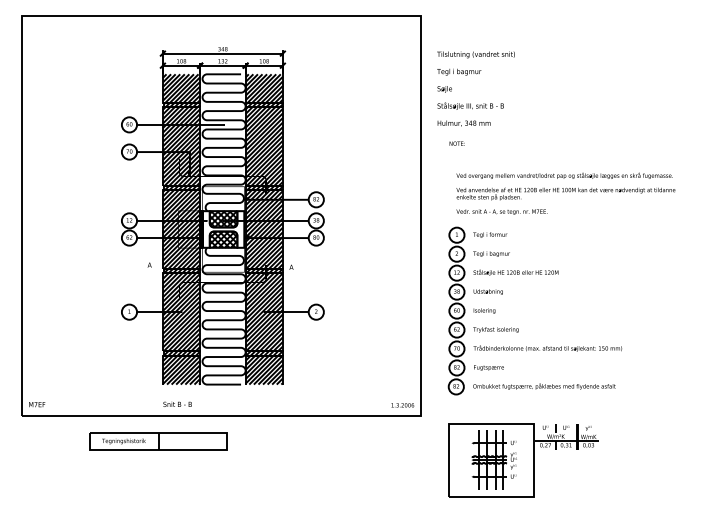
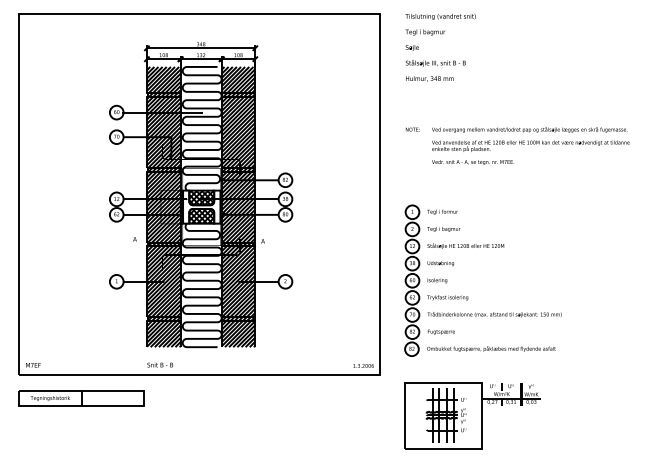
text: (475, 88) -> (440, 47), moved
text: (565, 193) -> (530, 145), moved
part: (158, 441) -> (81, 398), moved

